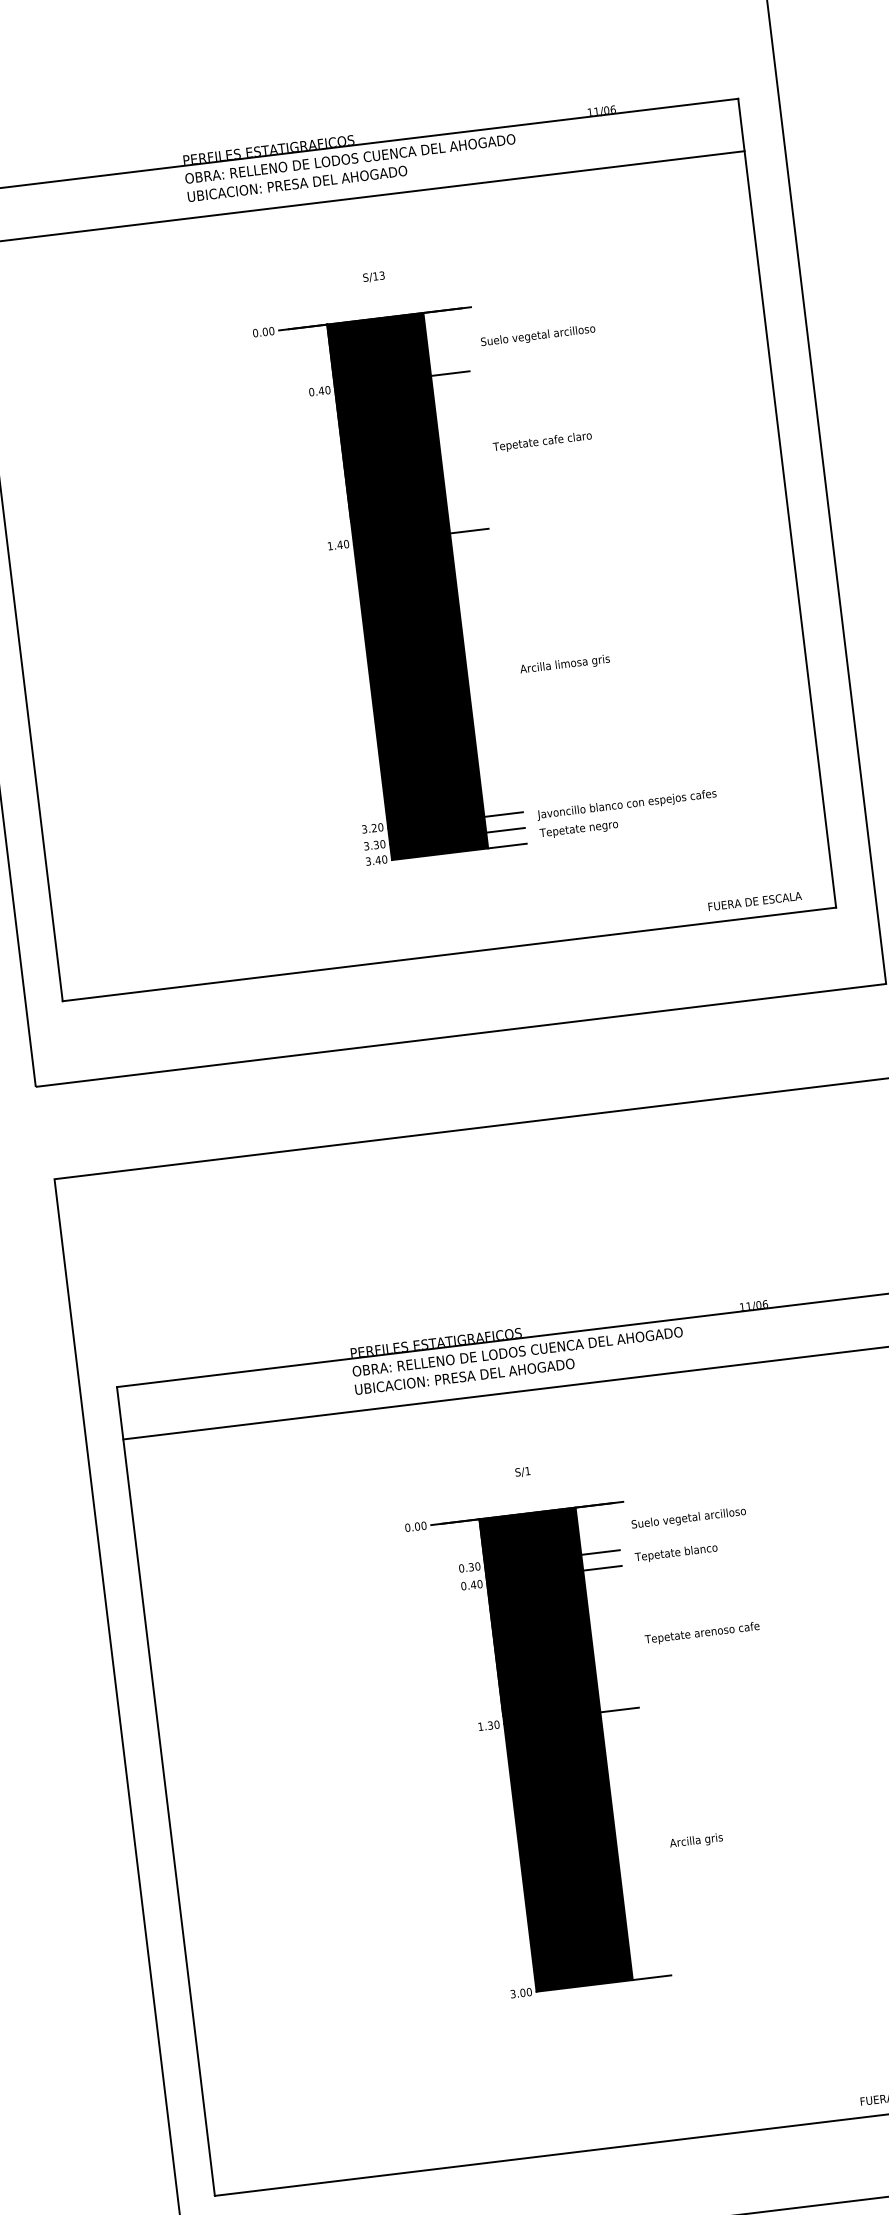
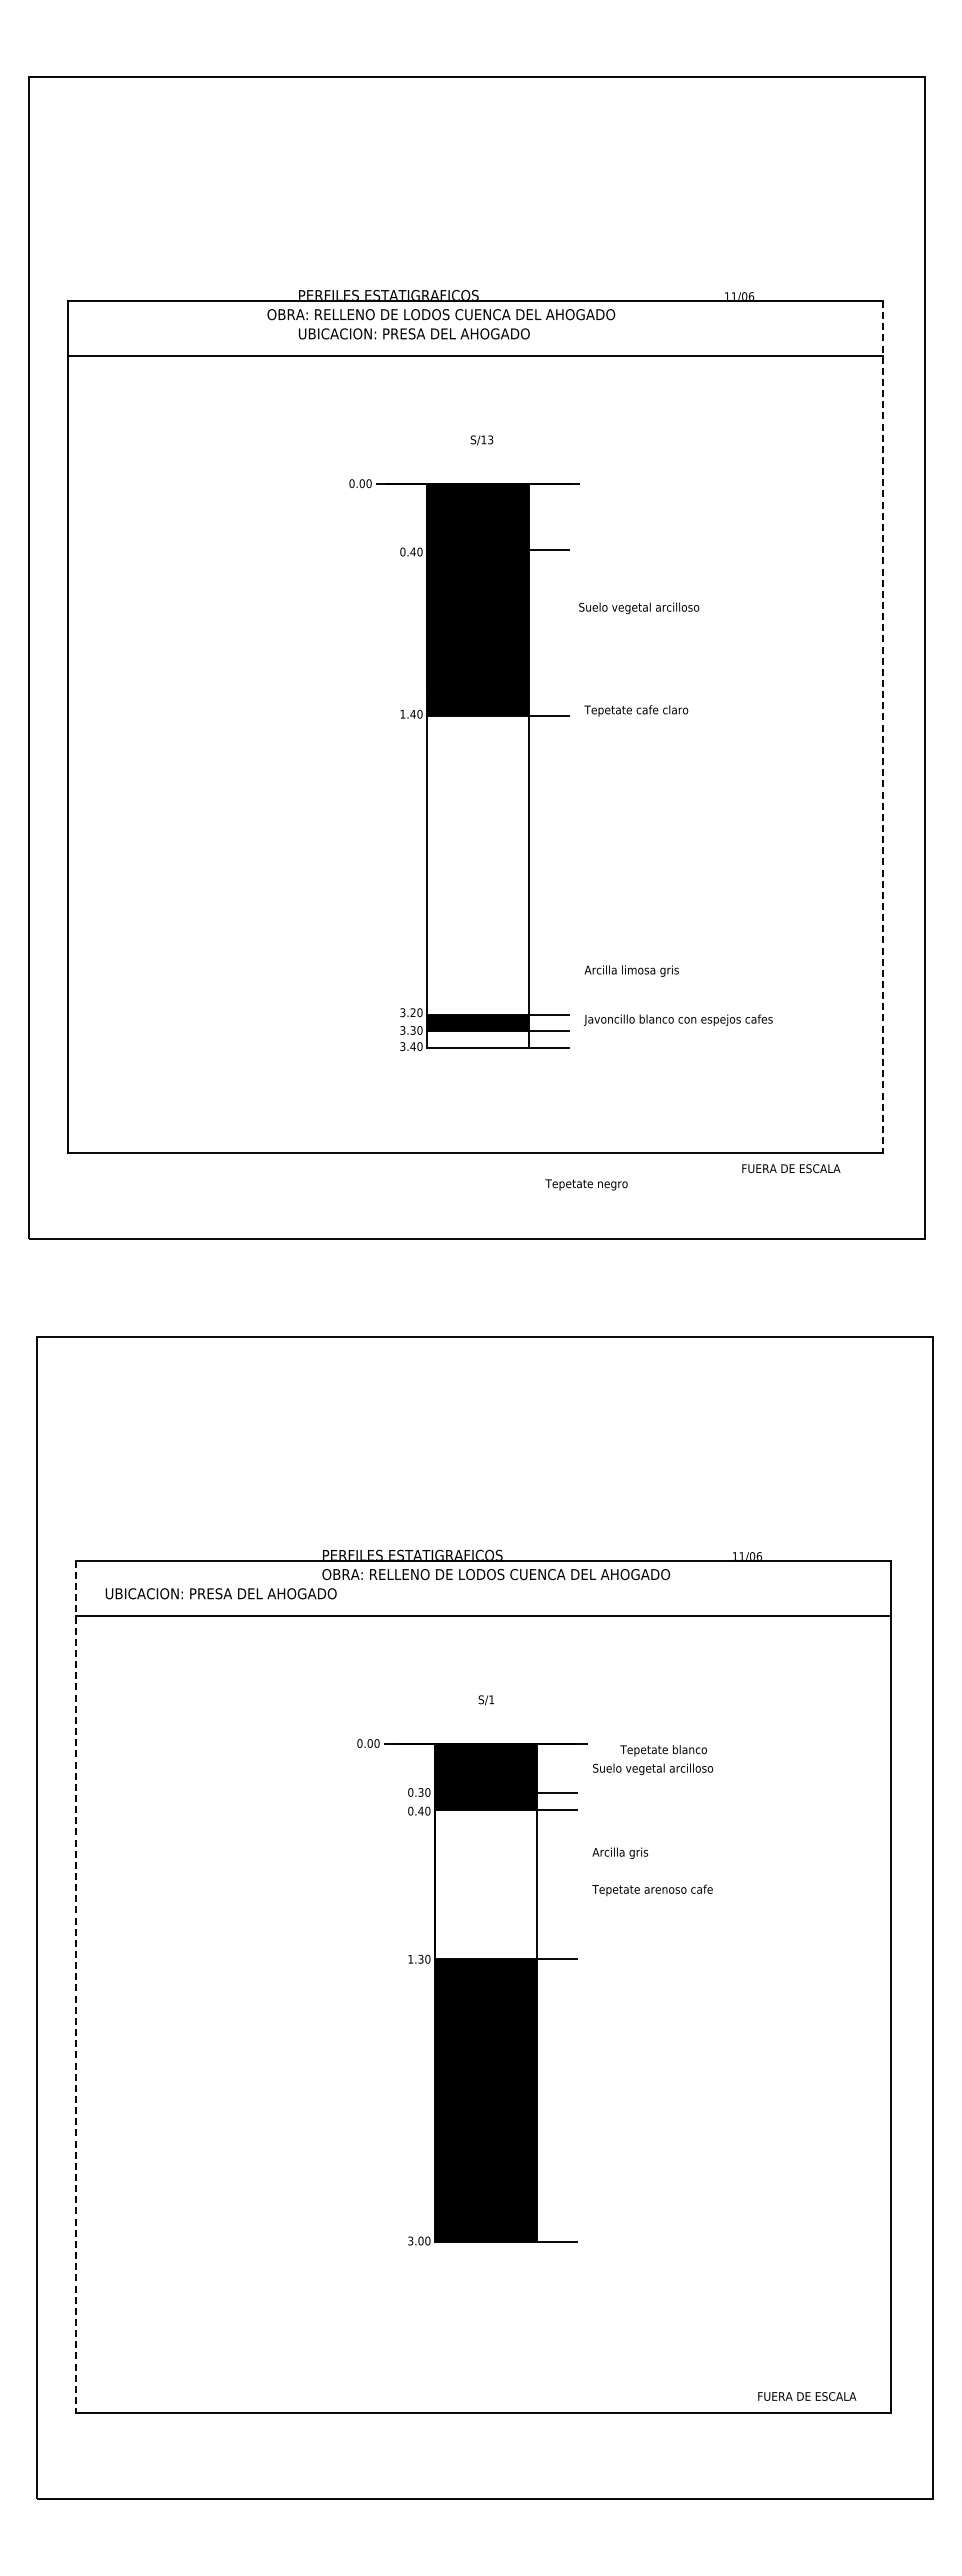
text: (350, 158) -> (441, 314), moved
text: (538, 335) -> (639, 607), moved
text: (542, 441) -> (636, 710), moved
line: (787, 503) -> (882, 727), solid -> dashed
text: (564, 664) -> (631, 970), moved
fill: (418, 681) -> (477, 865), removed
text: (578, 829) -> (586, 1184), moved
fill: (438, 846) -> (477, 1039), removed
text: (755, 901) -> (791, 1168), moved
text: (464, 1376) -> (220, 1593), moved
text: (676, 1553) -> (663, 1750), moved
fill: (543, 1647) -> (485, 1884), removed
line: (165, 1791) -> (75, 1987), solid -> dashed
text: (696, 1840) -> (620, 1852), moved

